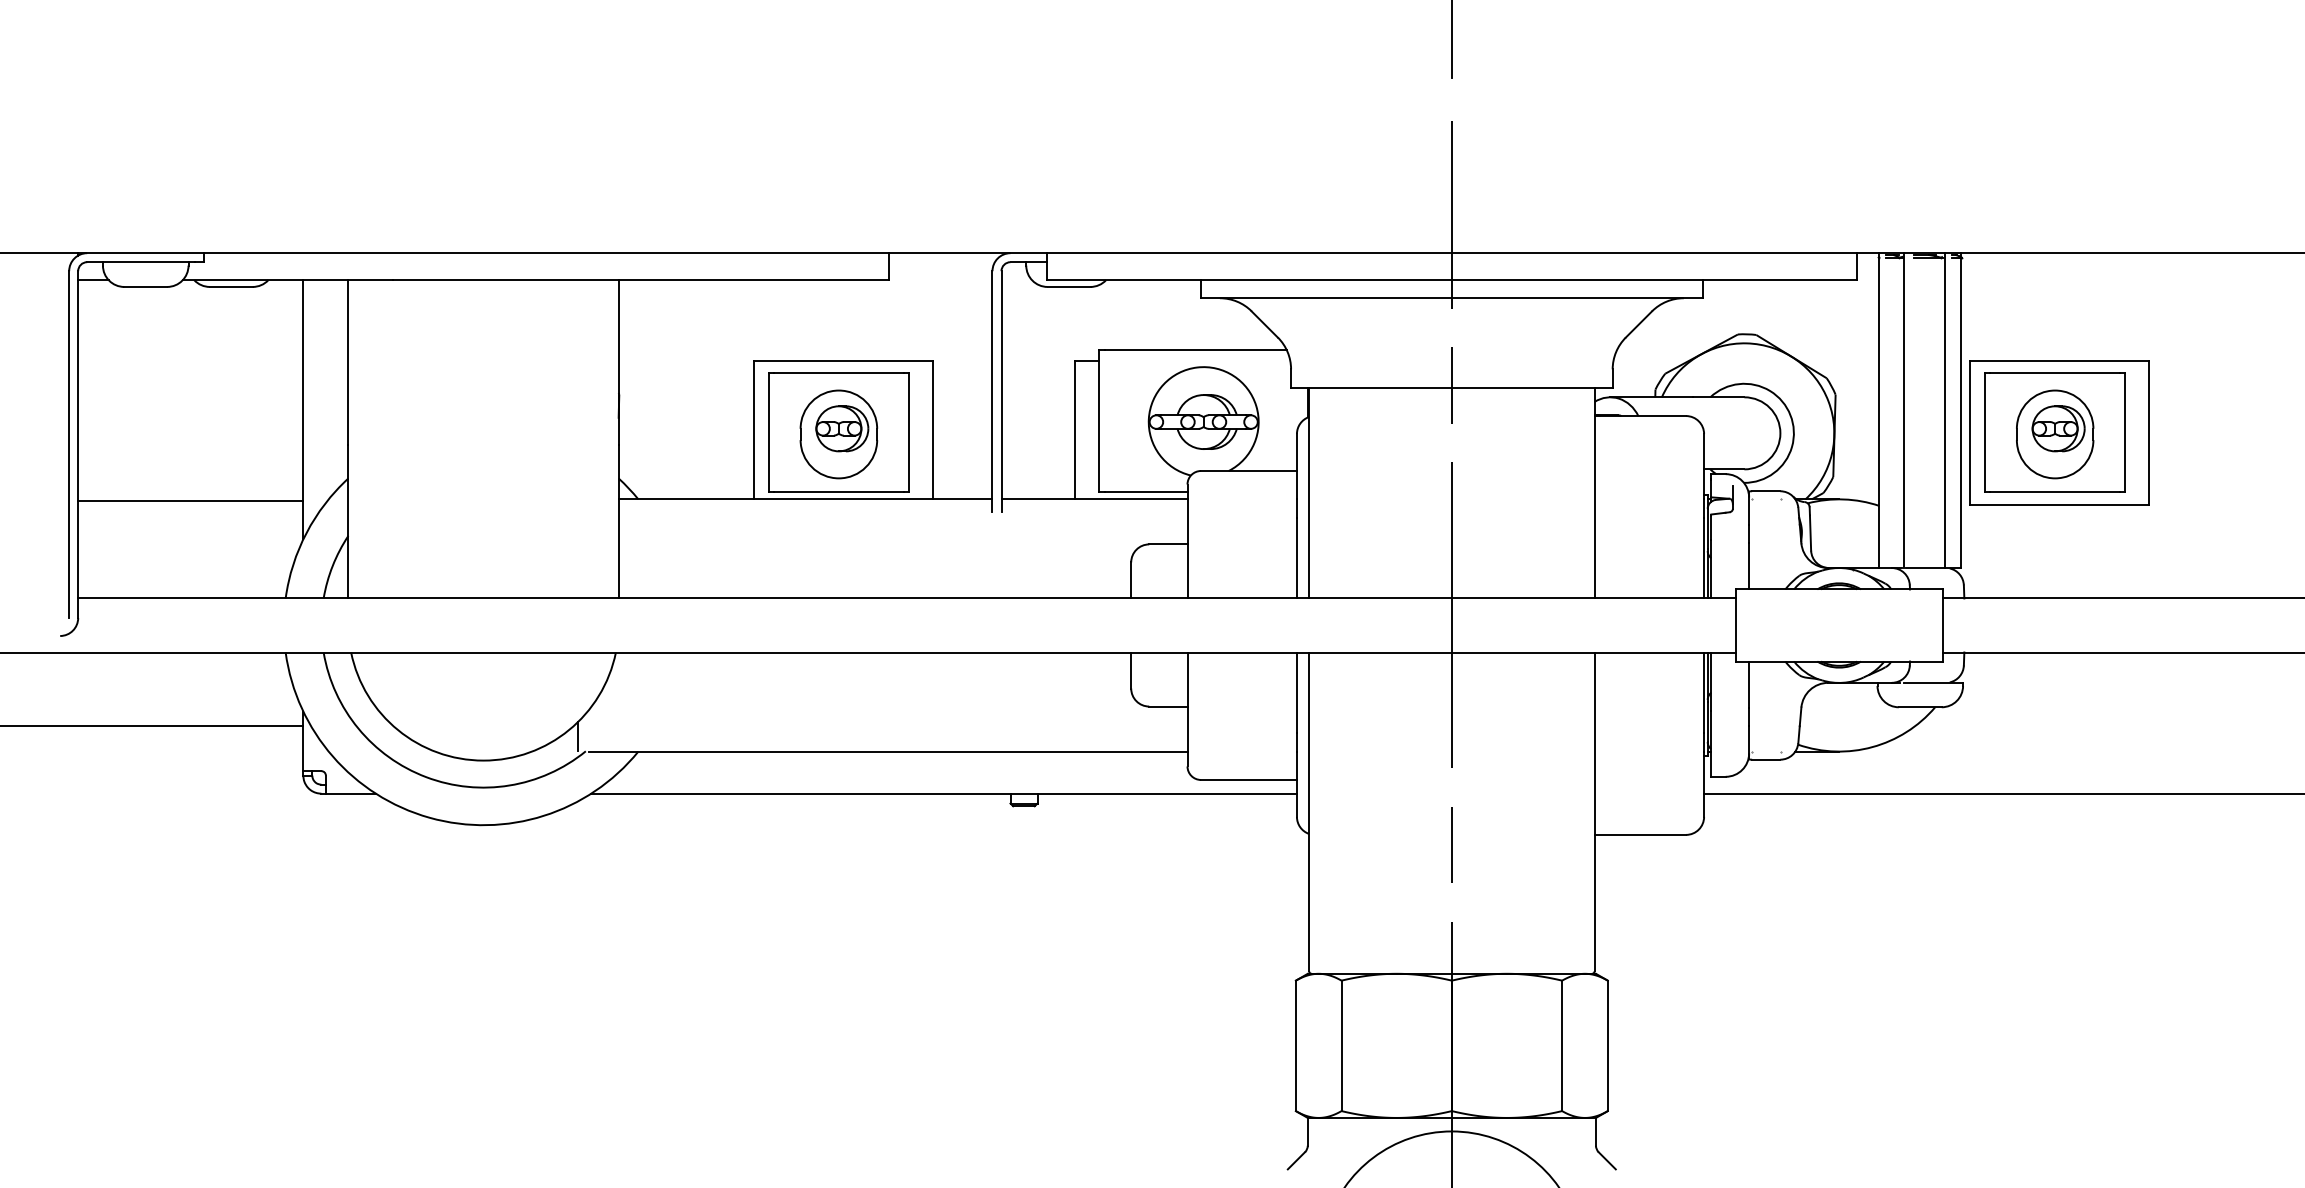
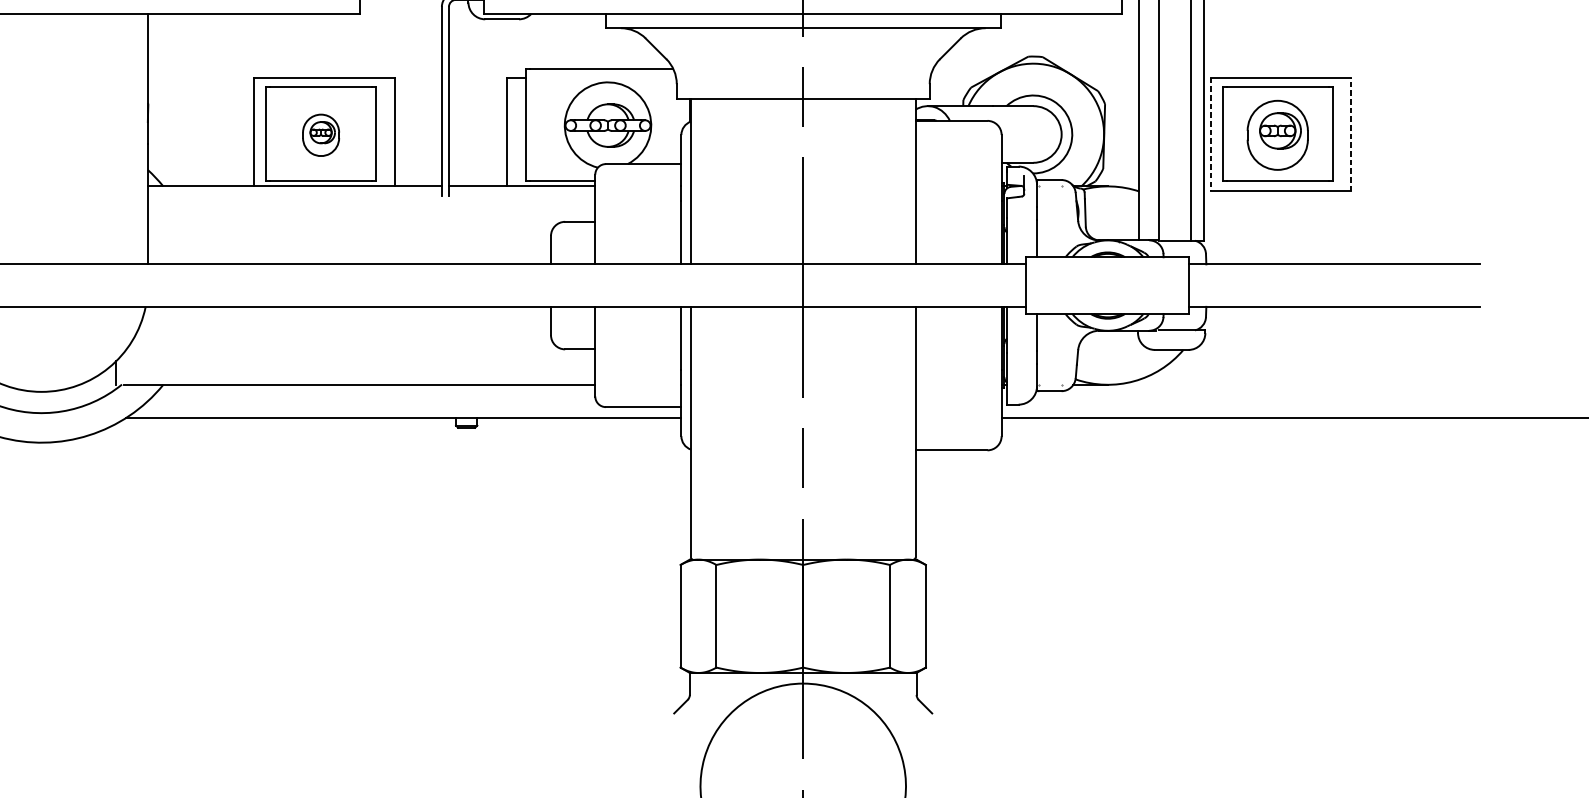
line: (2148, 432) -> (1351, 133), solid -> dashed
line: (1970, 433) -> (1211, 134), solid -> dashed
part: (838, 434) -> (320, 135), size x0.6

